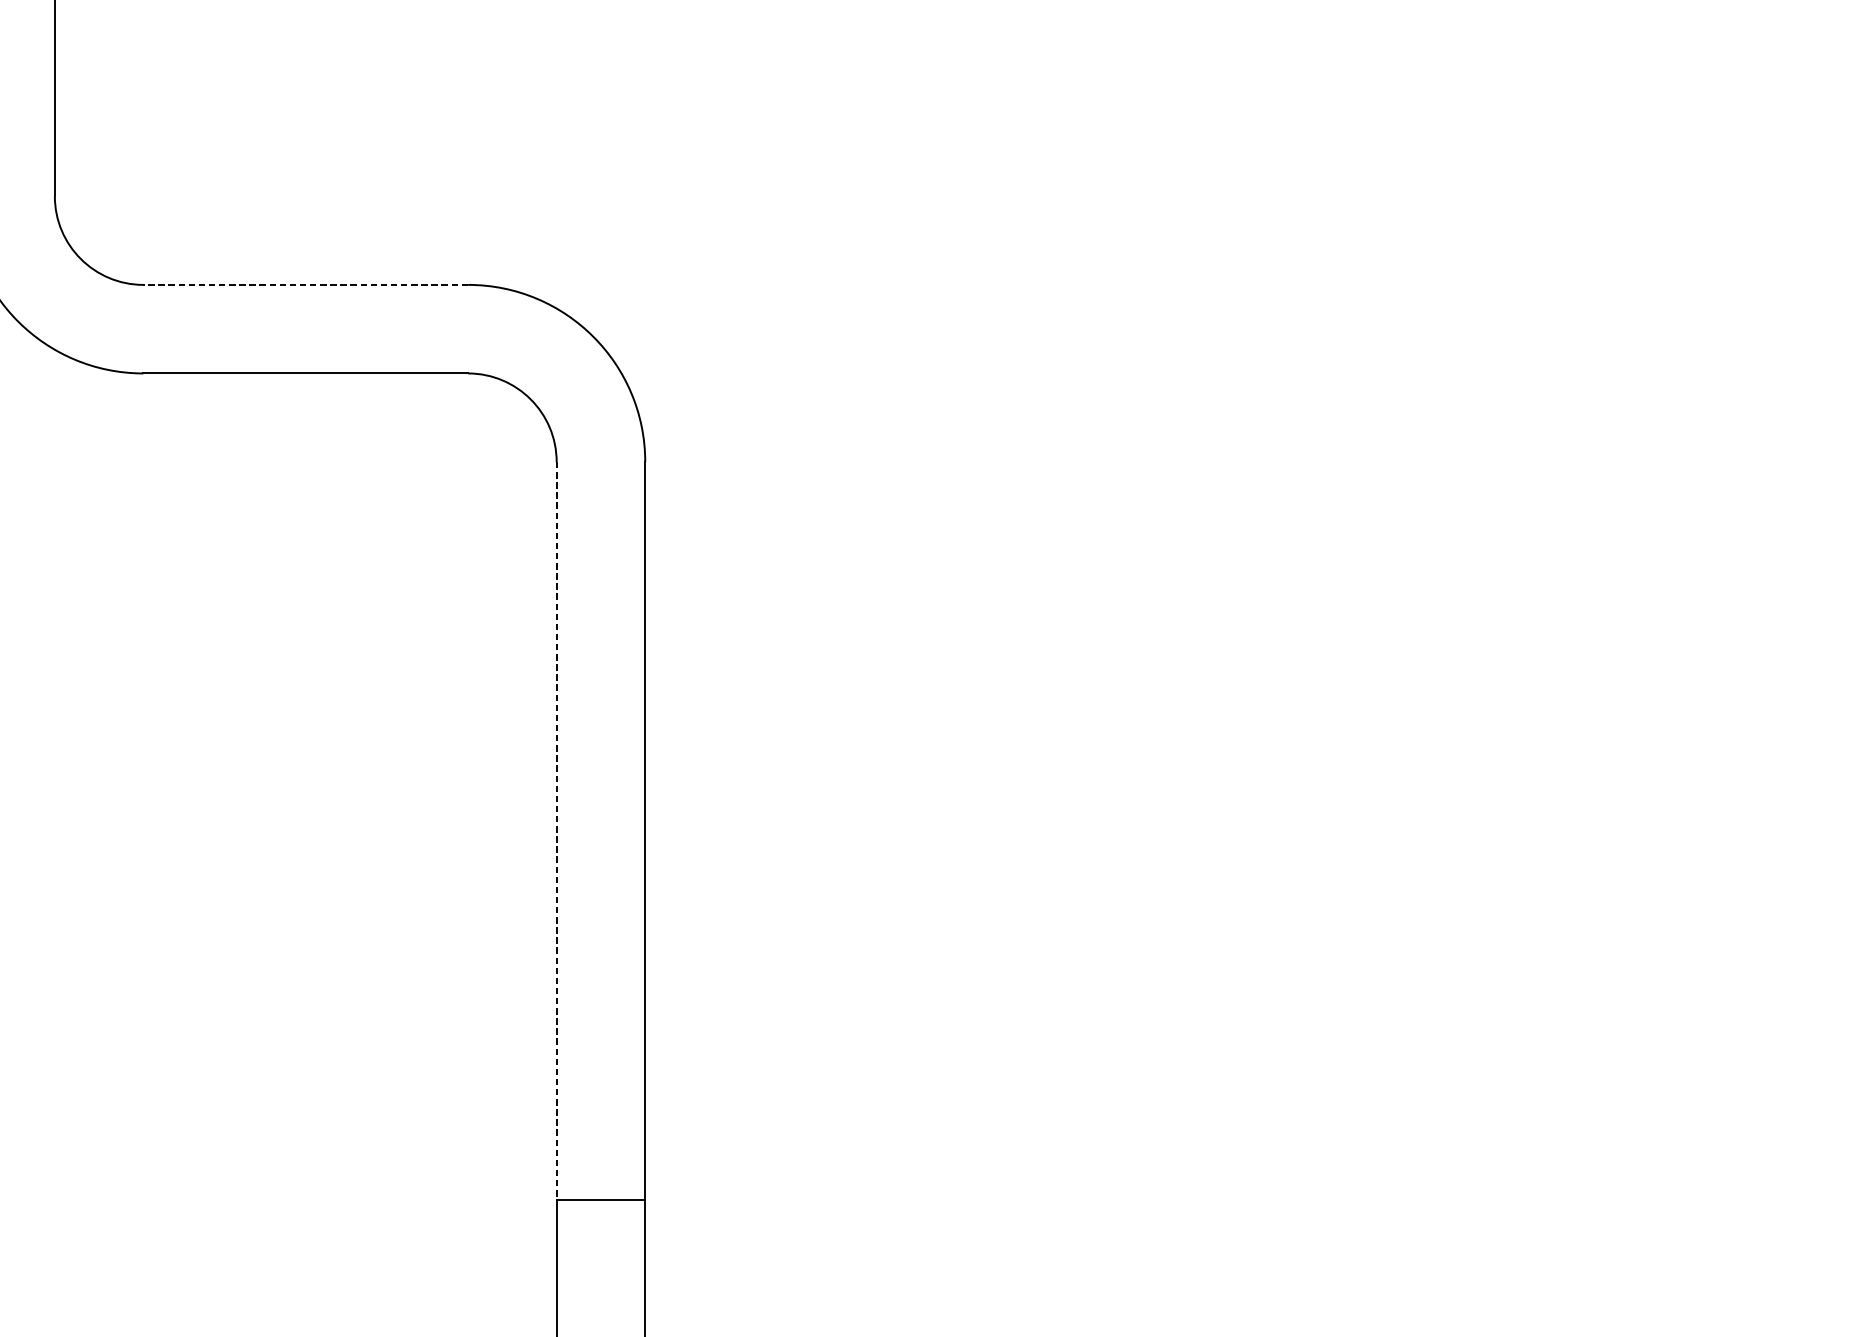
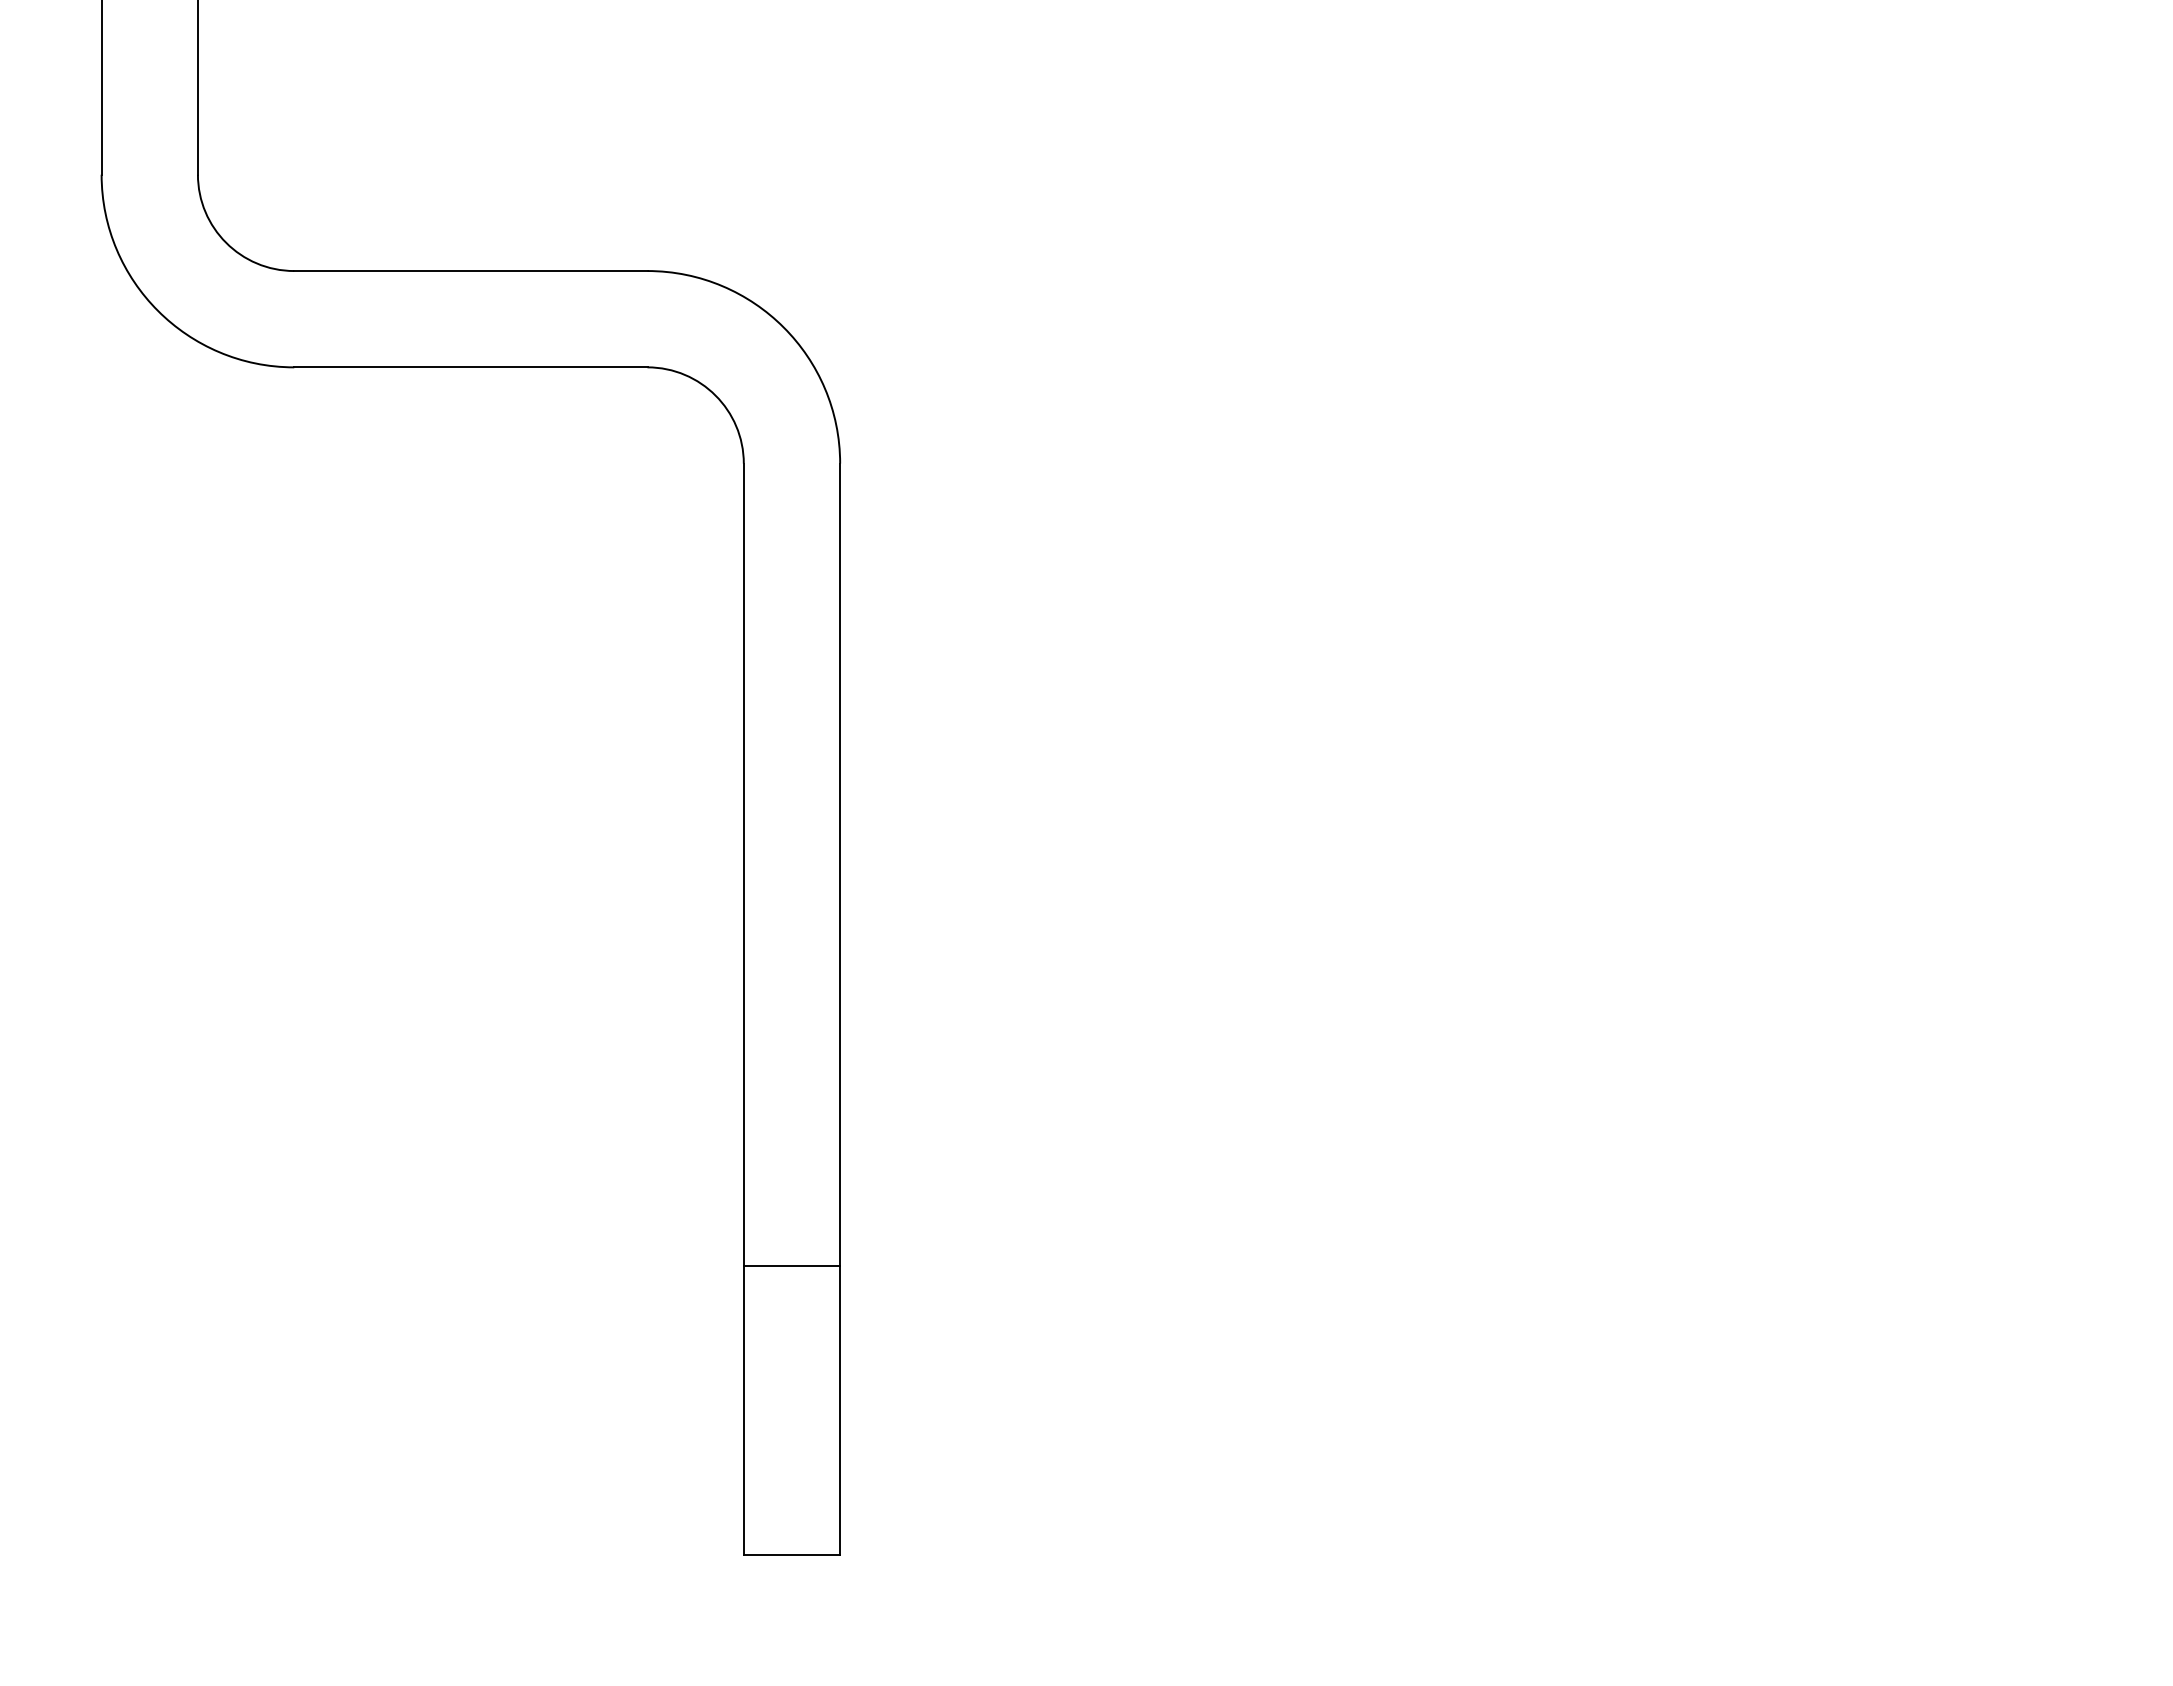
line: (305, 285) -> (470, 271), dashed -> solid
line: (556, 831) -> (743, 865), dashed -> solid

